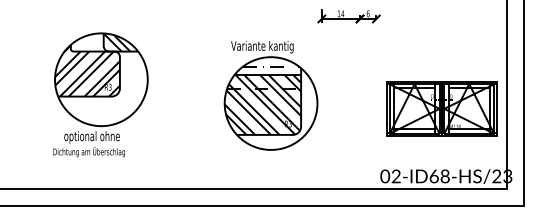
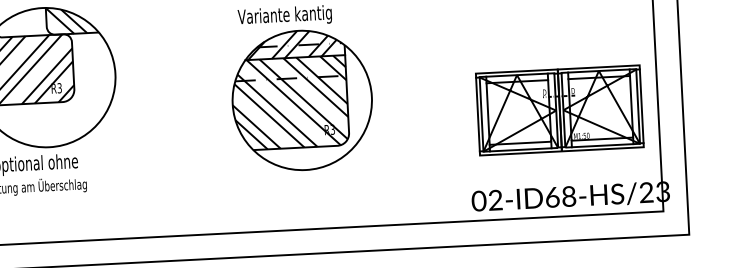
hatch: (265, 65) -> (291, 43), added
part: (441, 108) -> (559, 109), moved

